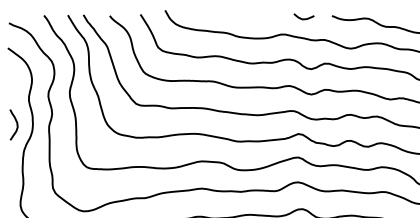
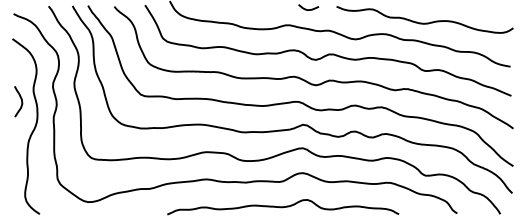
curve: (15, 122) -> (20, 99), moved

